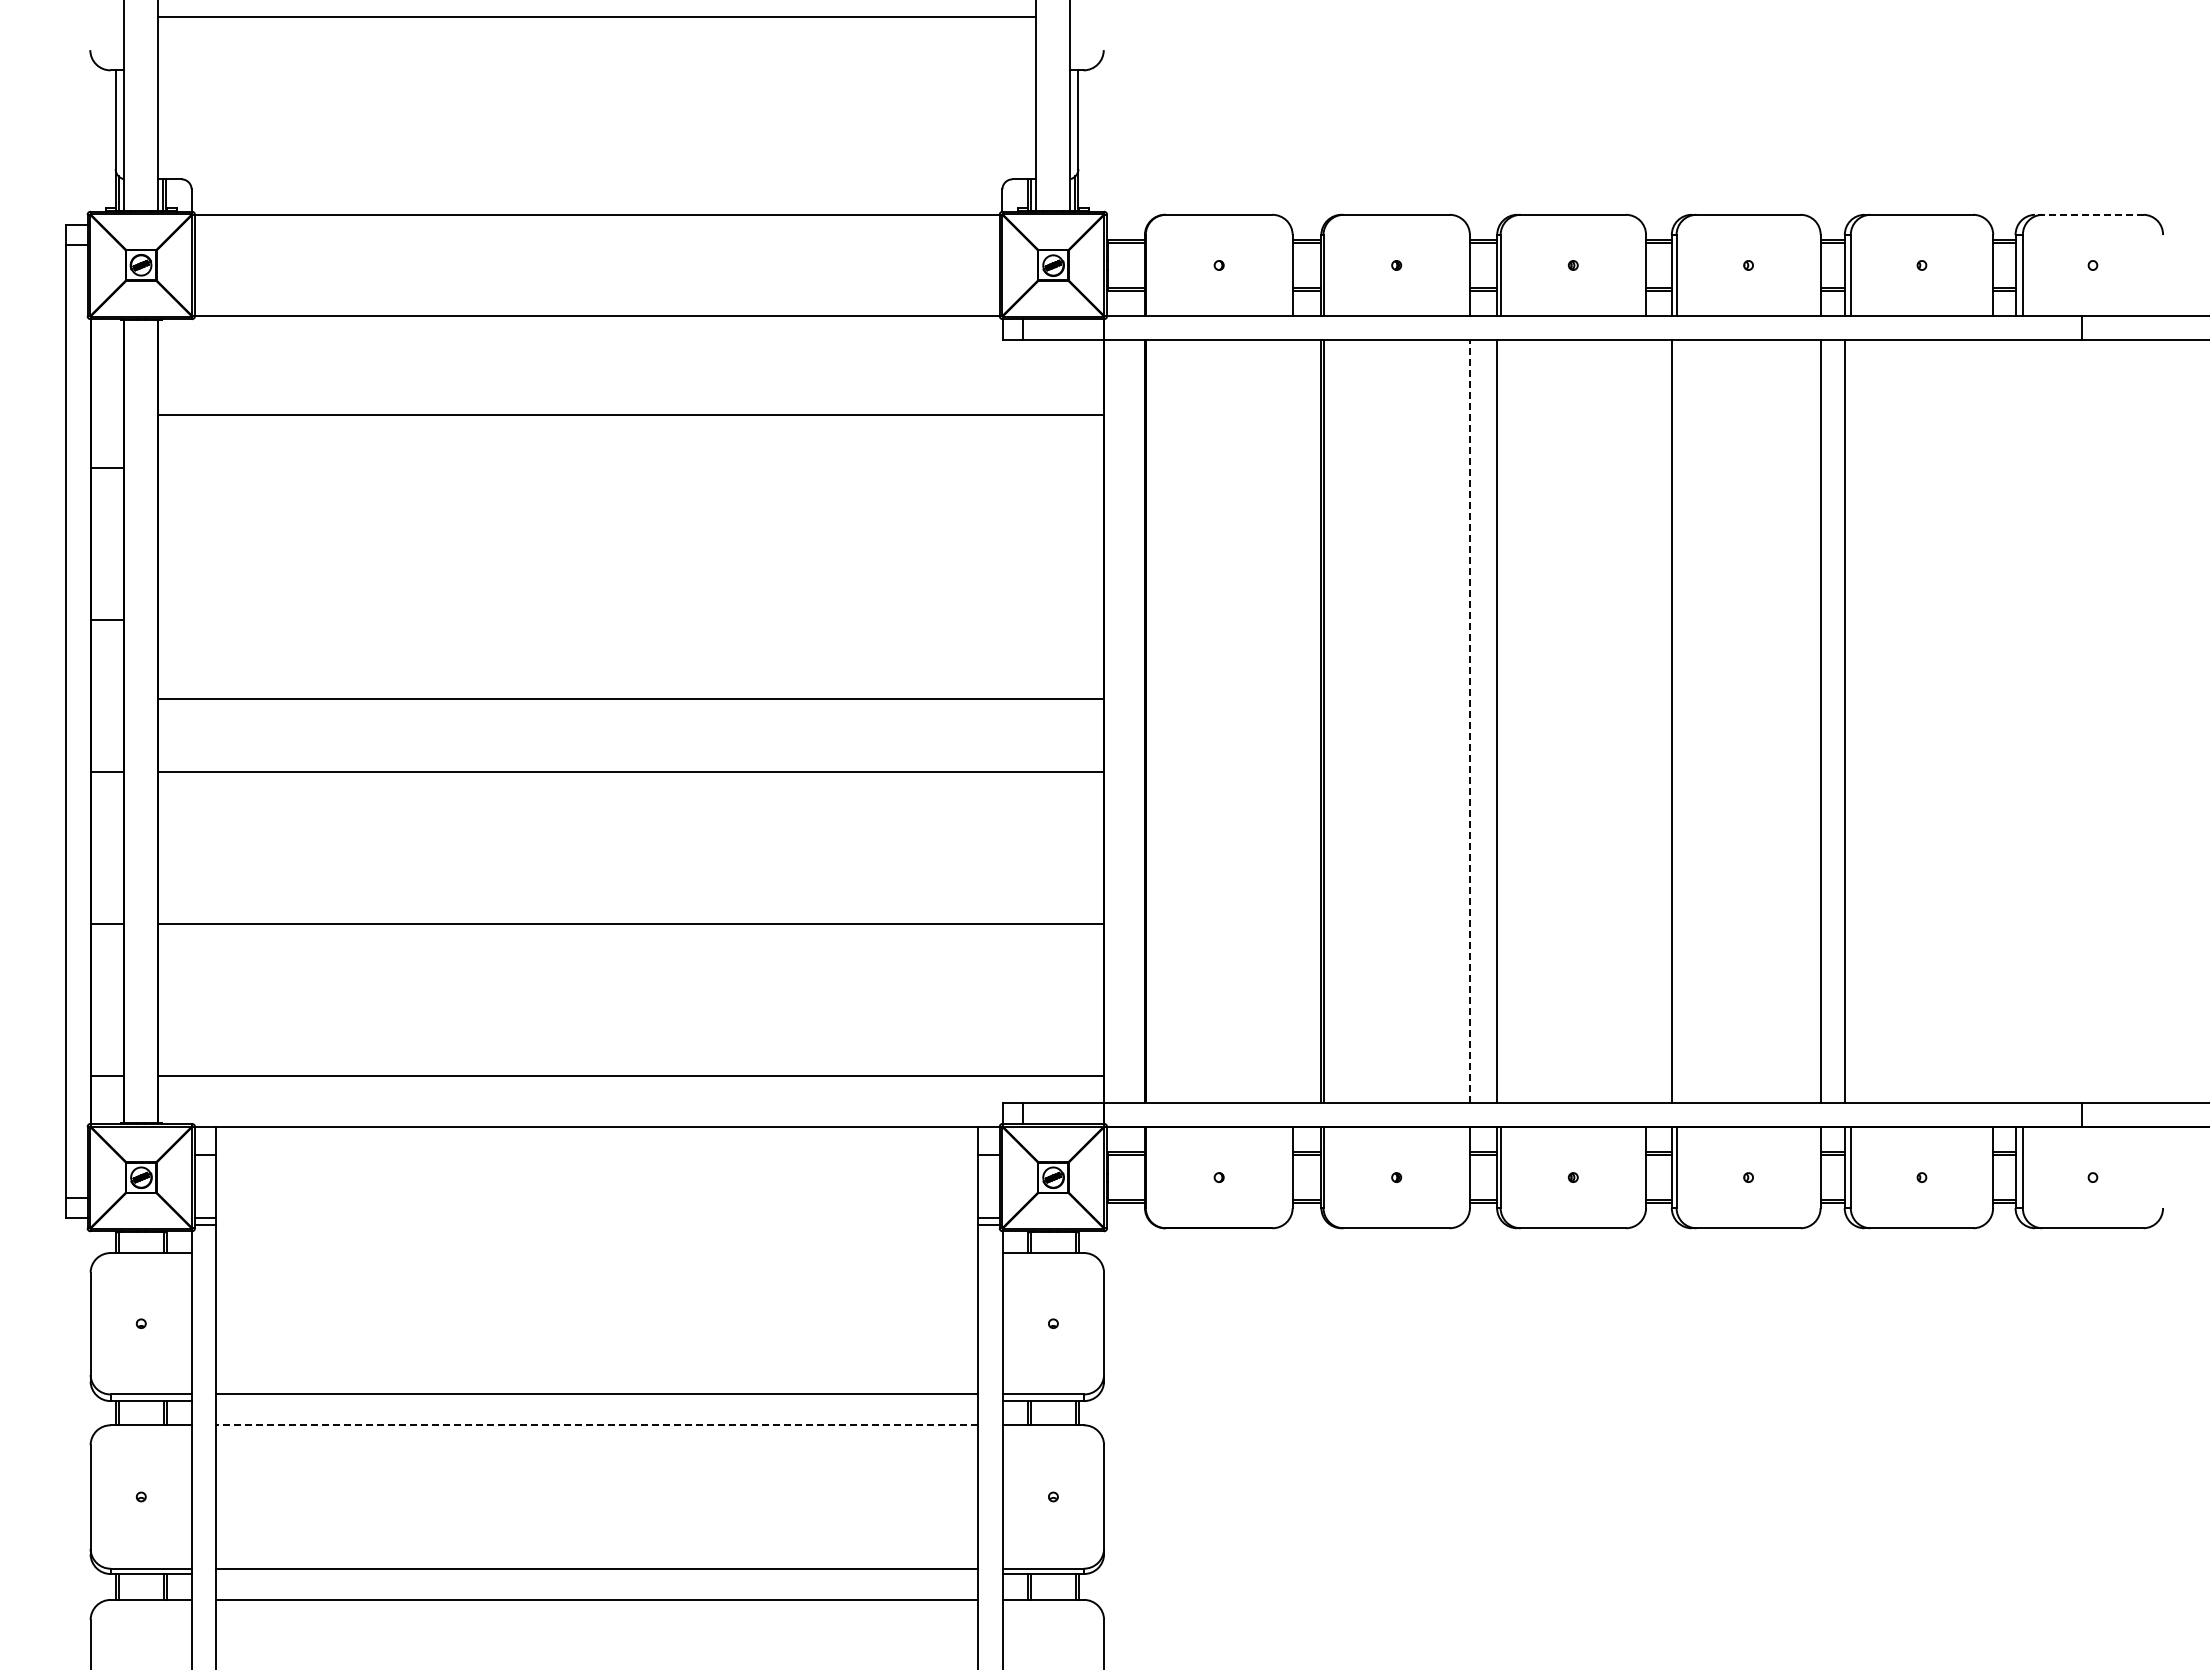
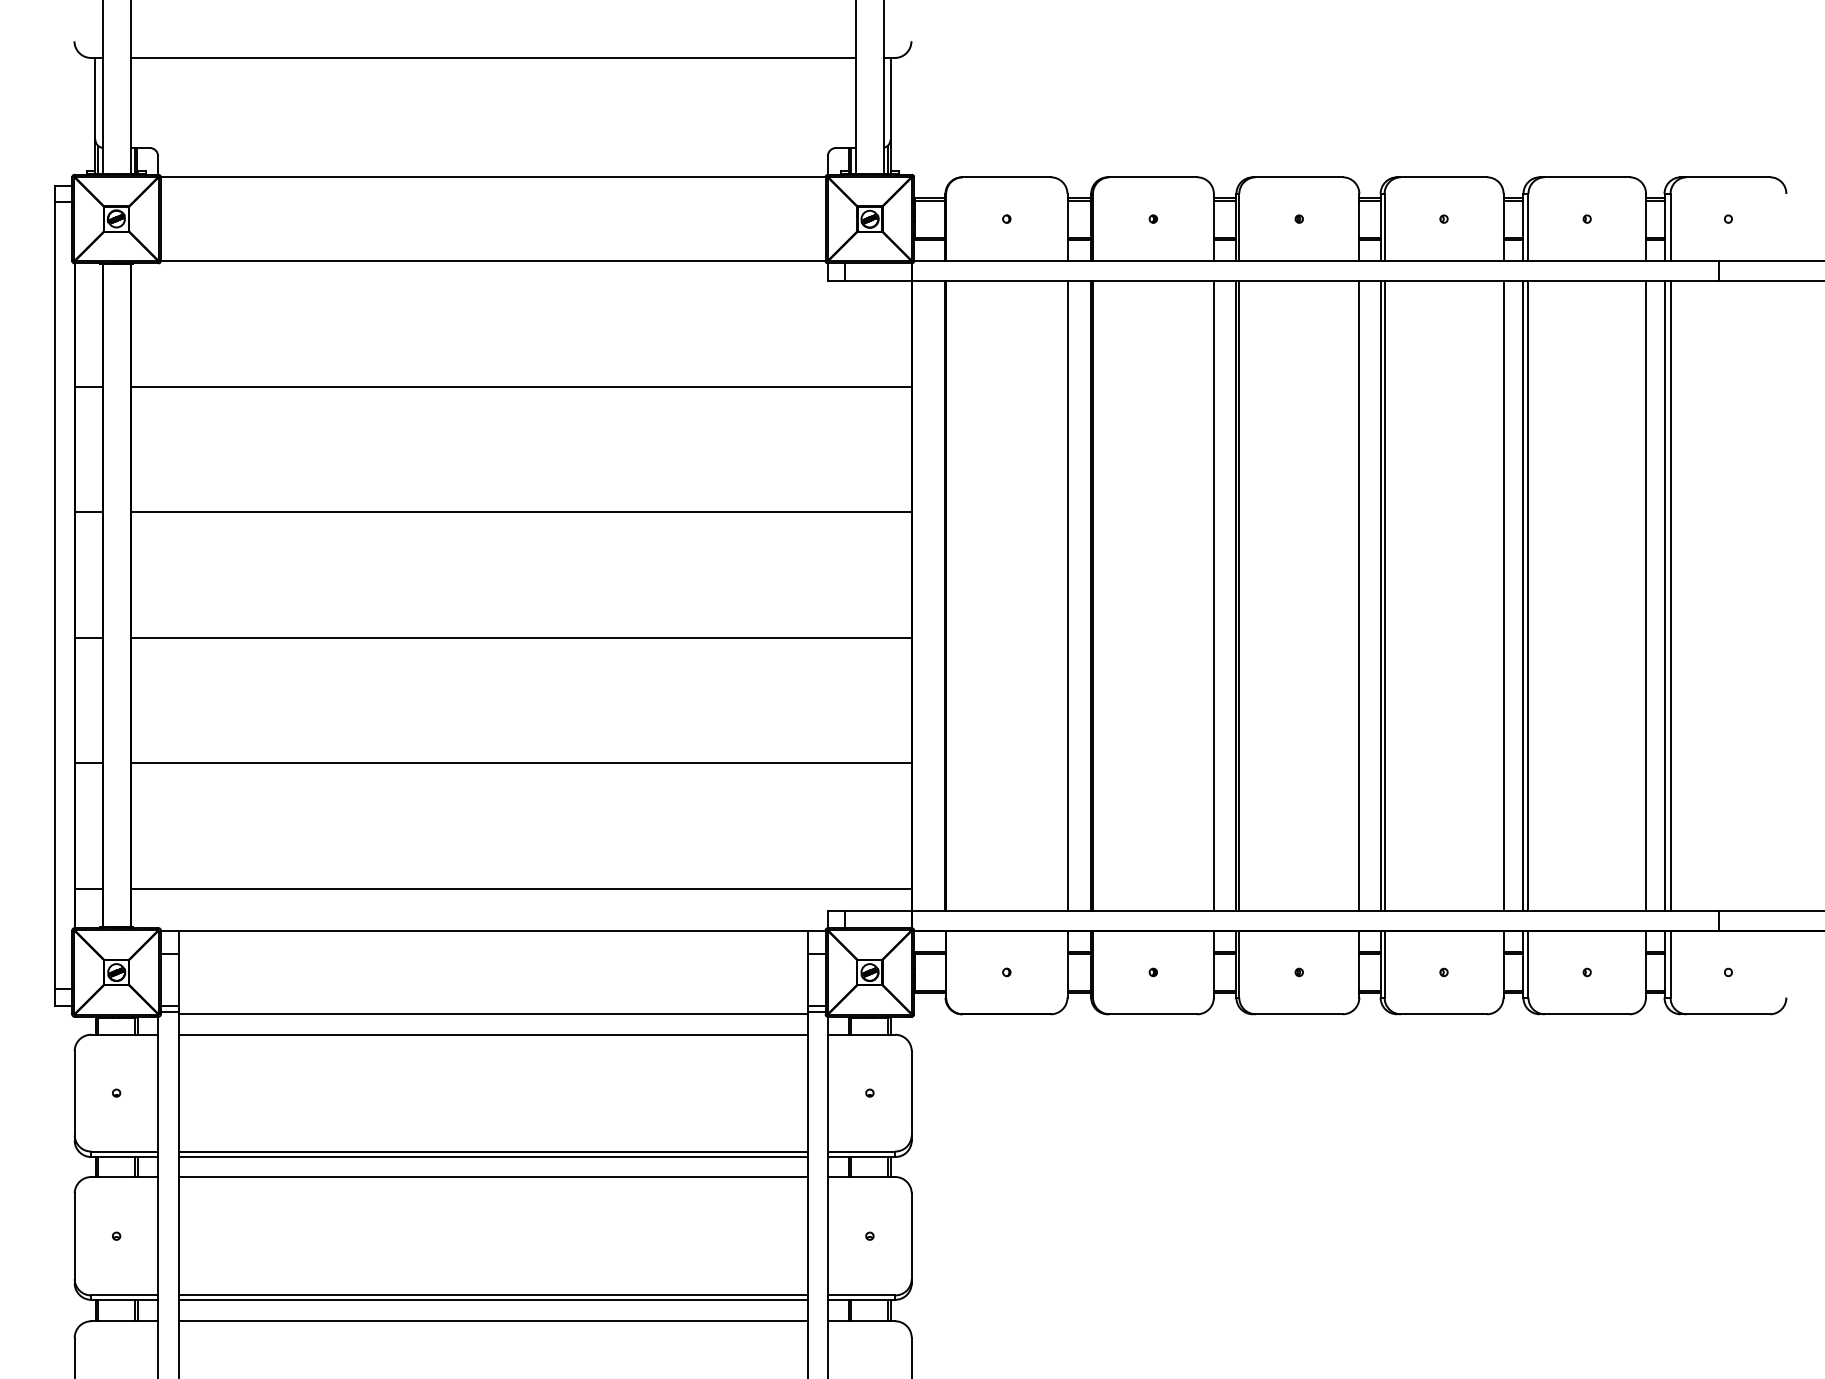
line: (597, 17) -> (493, 58), moved
line: (2088, 214) -> (1724, 177), dashed -> solid
line: (631, 415) -> (521, 386), moved
line: (631, 699) -> (521, 512), moved
line: (1292, 721) -> (1067, 595), added
line: (1469, 721) -> (1213, 595), dashed -> solid
line: (1500, 721) -> (1239, 595), added
line: (1646, 721) -> (1359, 595), added
line: (1676, 721) -> (1384, 595), added
line: (1850, 721) -> (1528, 595), added
line: (1993, 721) -> (1646, 595), added
line: (2015, 721) -> (1664, 595), added
line: (2022, 721) -> (1670, 595), added
line: (597, 1228) -> (493, 1014), added
line: (597, 1253) -> (493, 1035), added
line: (597, 1401) -> (493, 1157), added
line: (596, 1425) -> (492, 1177), dashed -> solid
line: (597, 1574) -> (493, 1300), added

